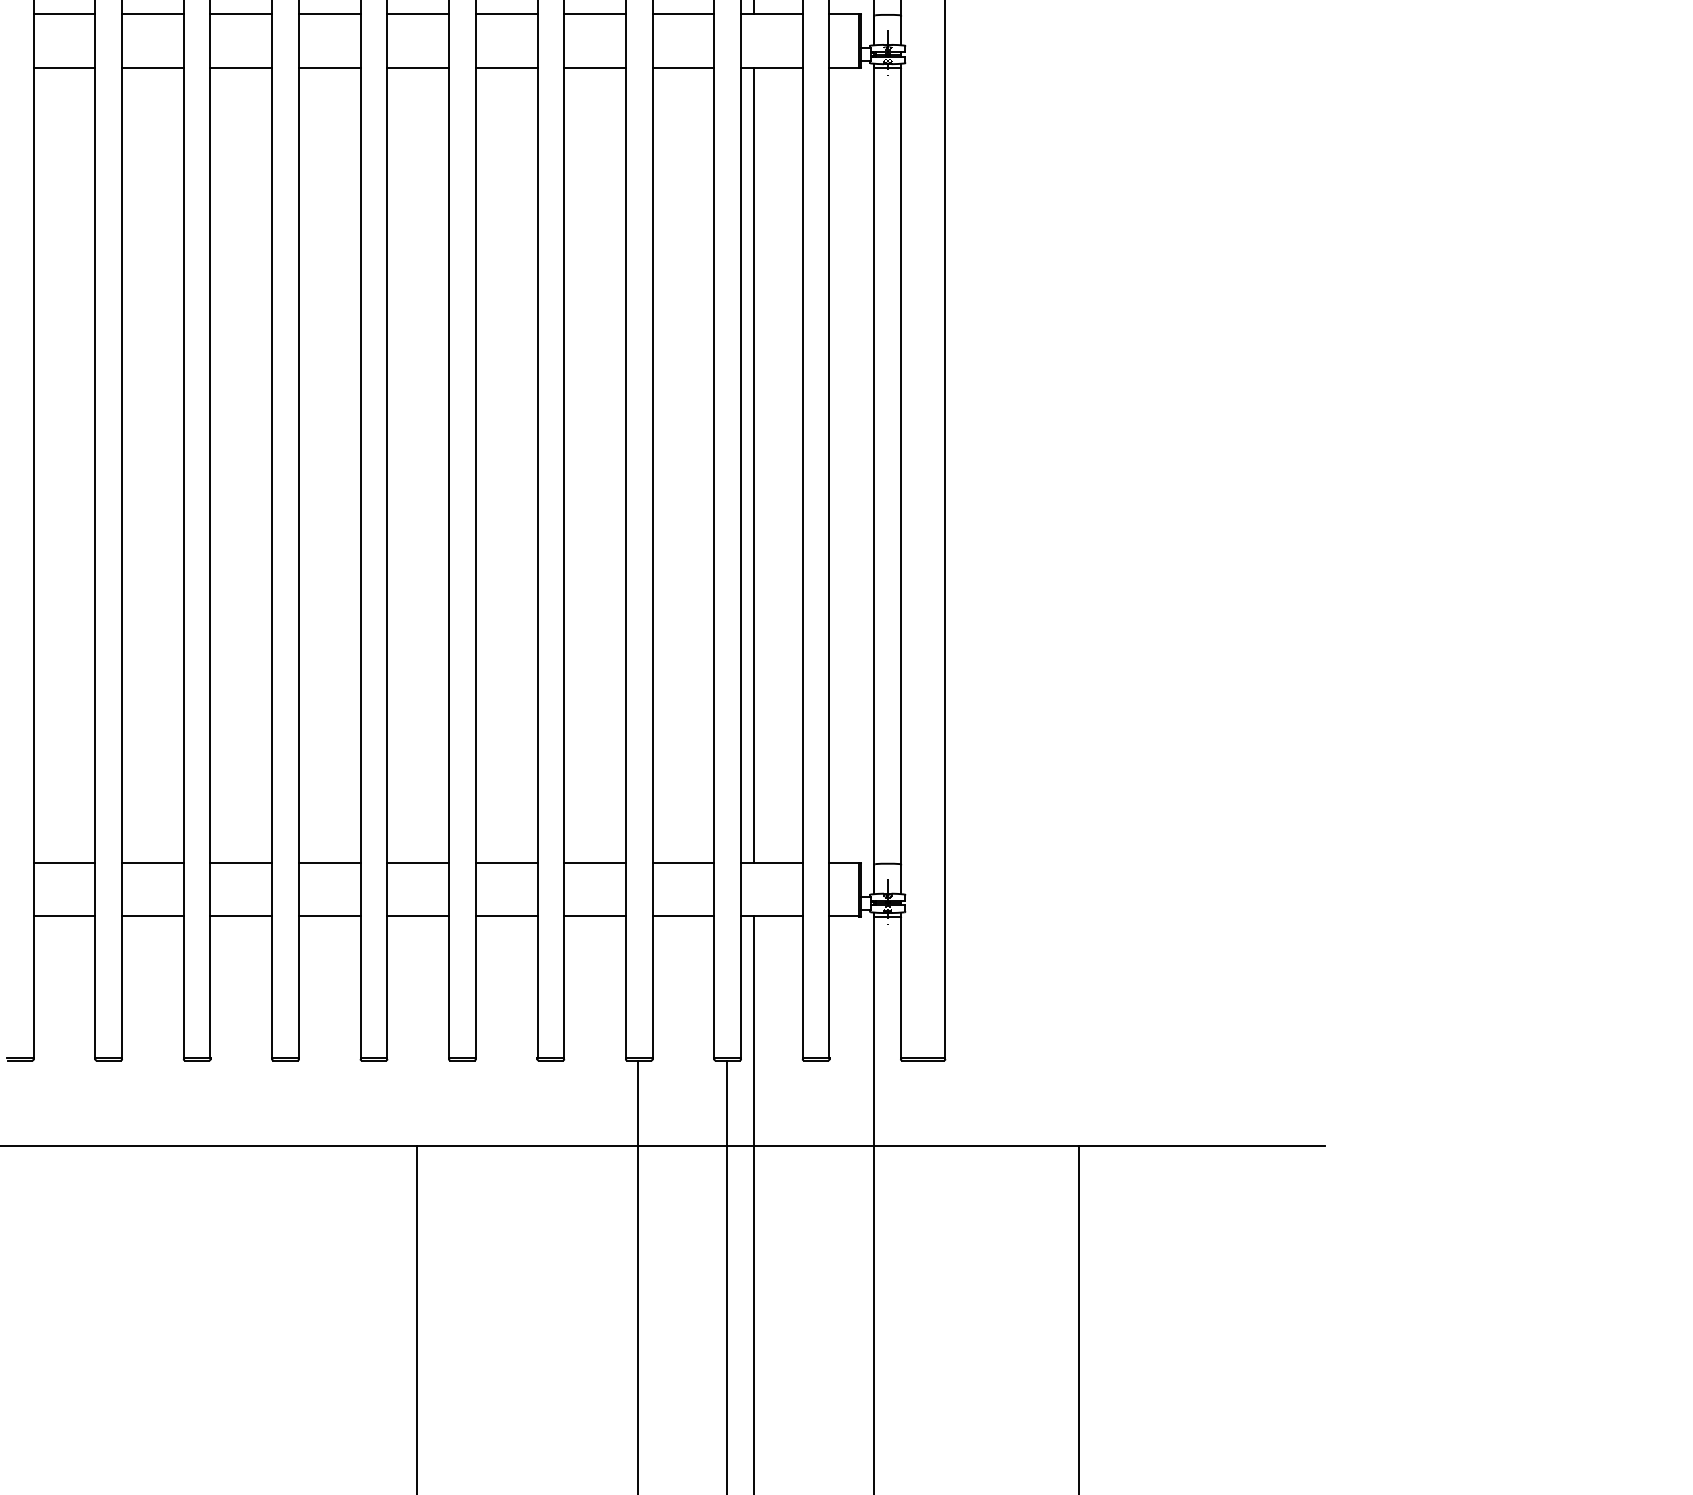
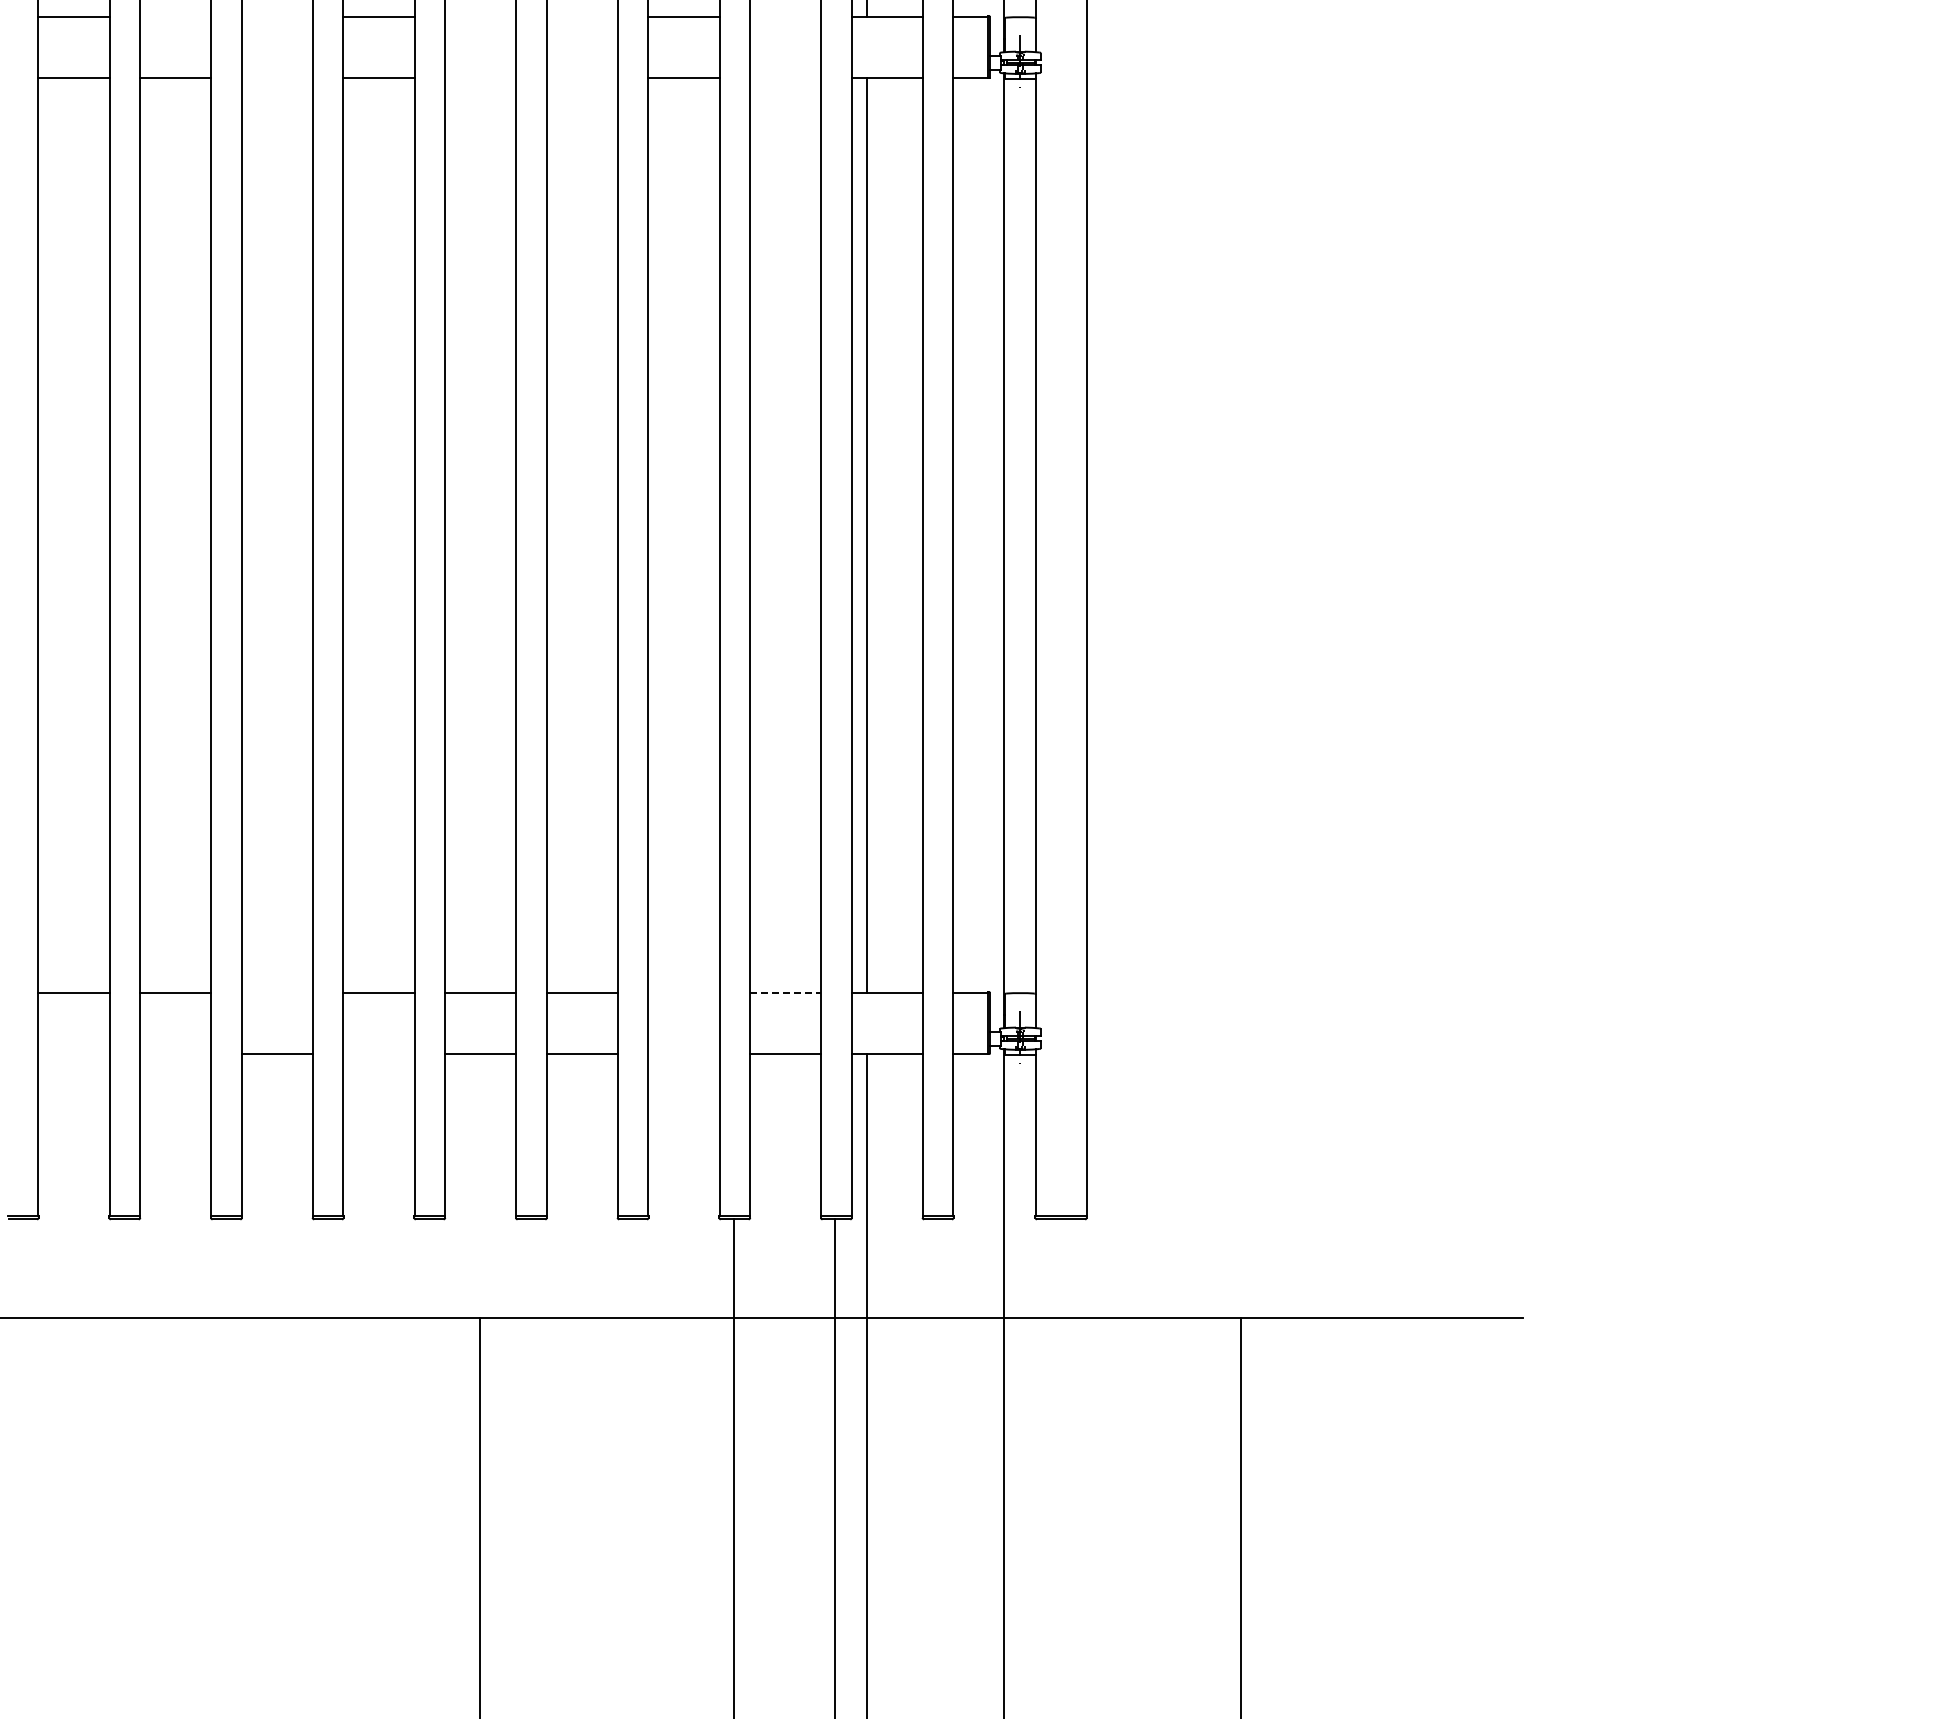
line: (152, 14) -> (175, 16), removed
line: (240, 14) -> (276, 16), removed
line: (418, 14) -> (480, 16), removed
line: (505, 14) -> (581, 16), removed
line: (683, 14) -> (785, 16), removed
line: (240, 67) -> (276, 77), removed
line: (418, 67) -> (480, 77), removed
line: (505, 67) -> (581, 77), removed
line: (683, 67) -> (785, 77), removed
line: (240, 863) -> (276, 992), removed
line: (594, 863) -> (683, 992), removed
line: (683, 863) -> (785, 992), solid -> dashed
line: (64, 916) -> (73, 1053), removed
line: (152, 916) -> (175, 1053), removed
line: (329, 916) -> (378, 1053), removed
line: (594, 916) -> (683, 1053), removed

